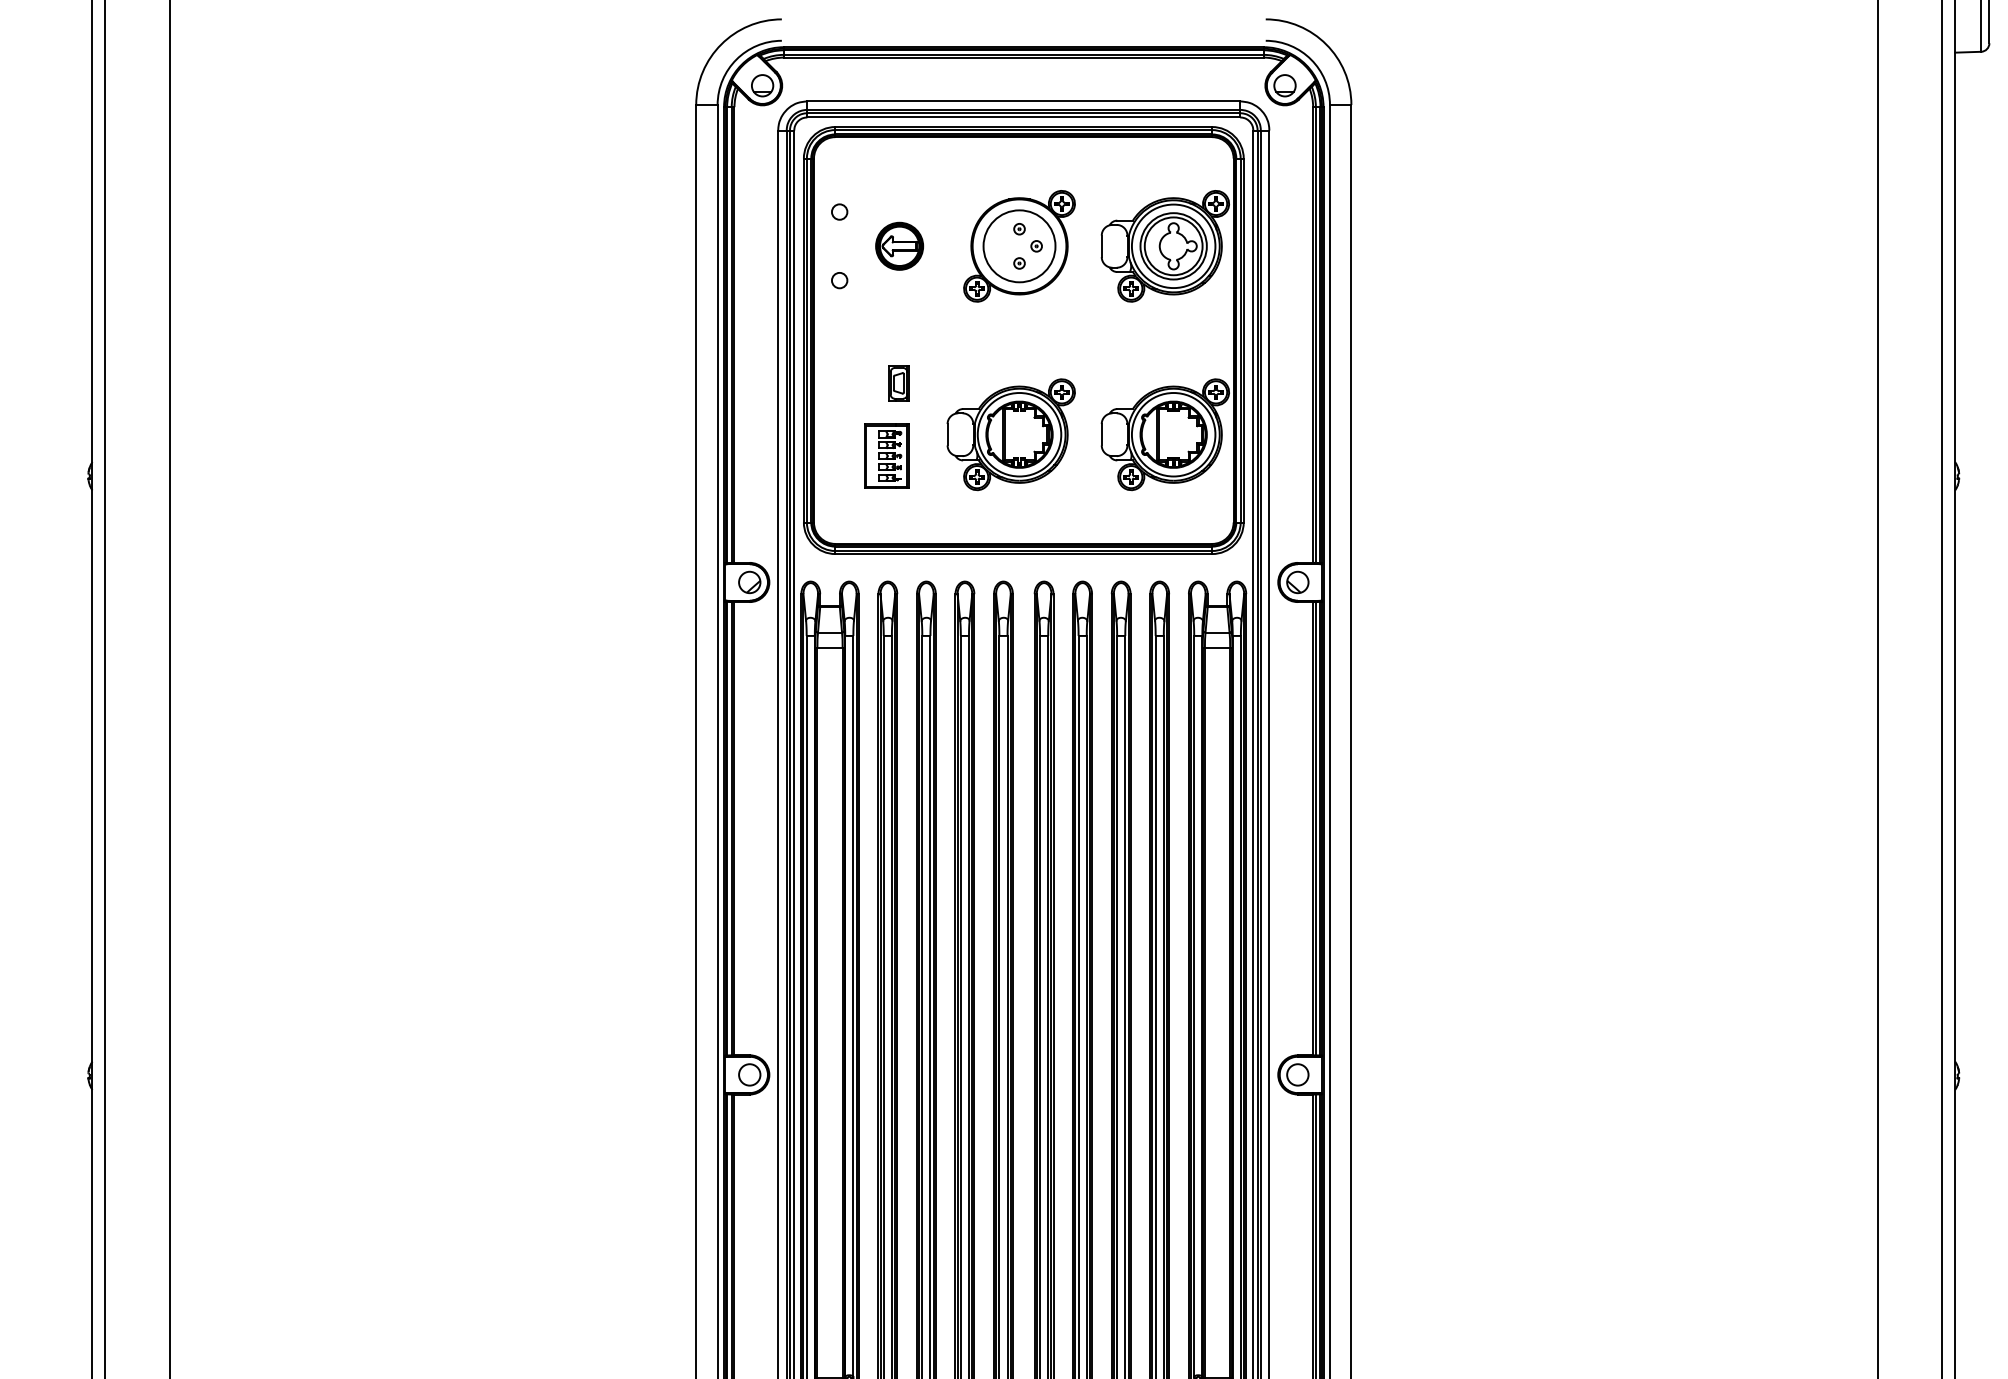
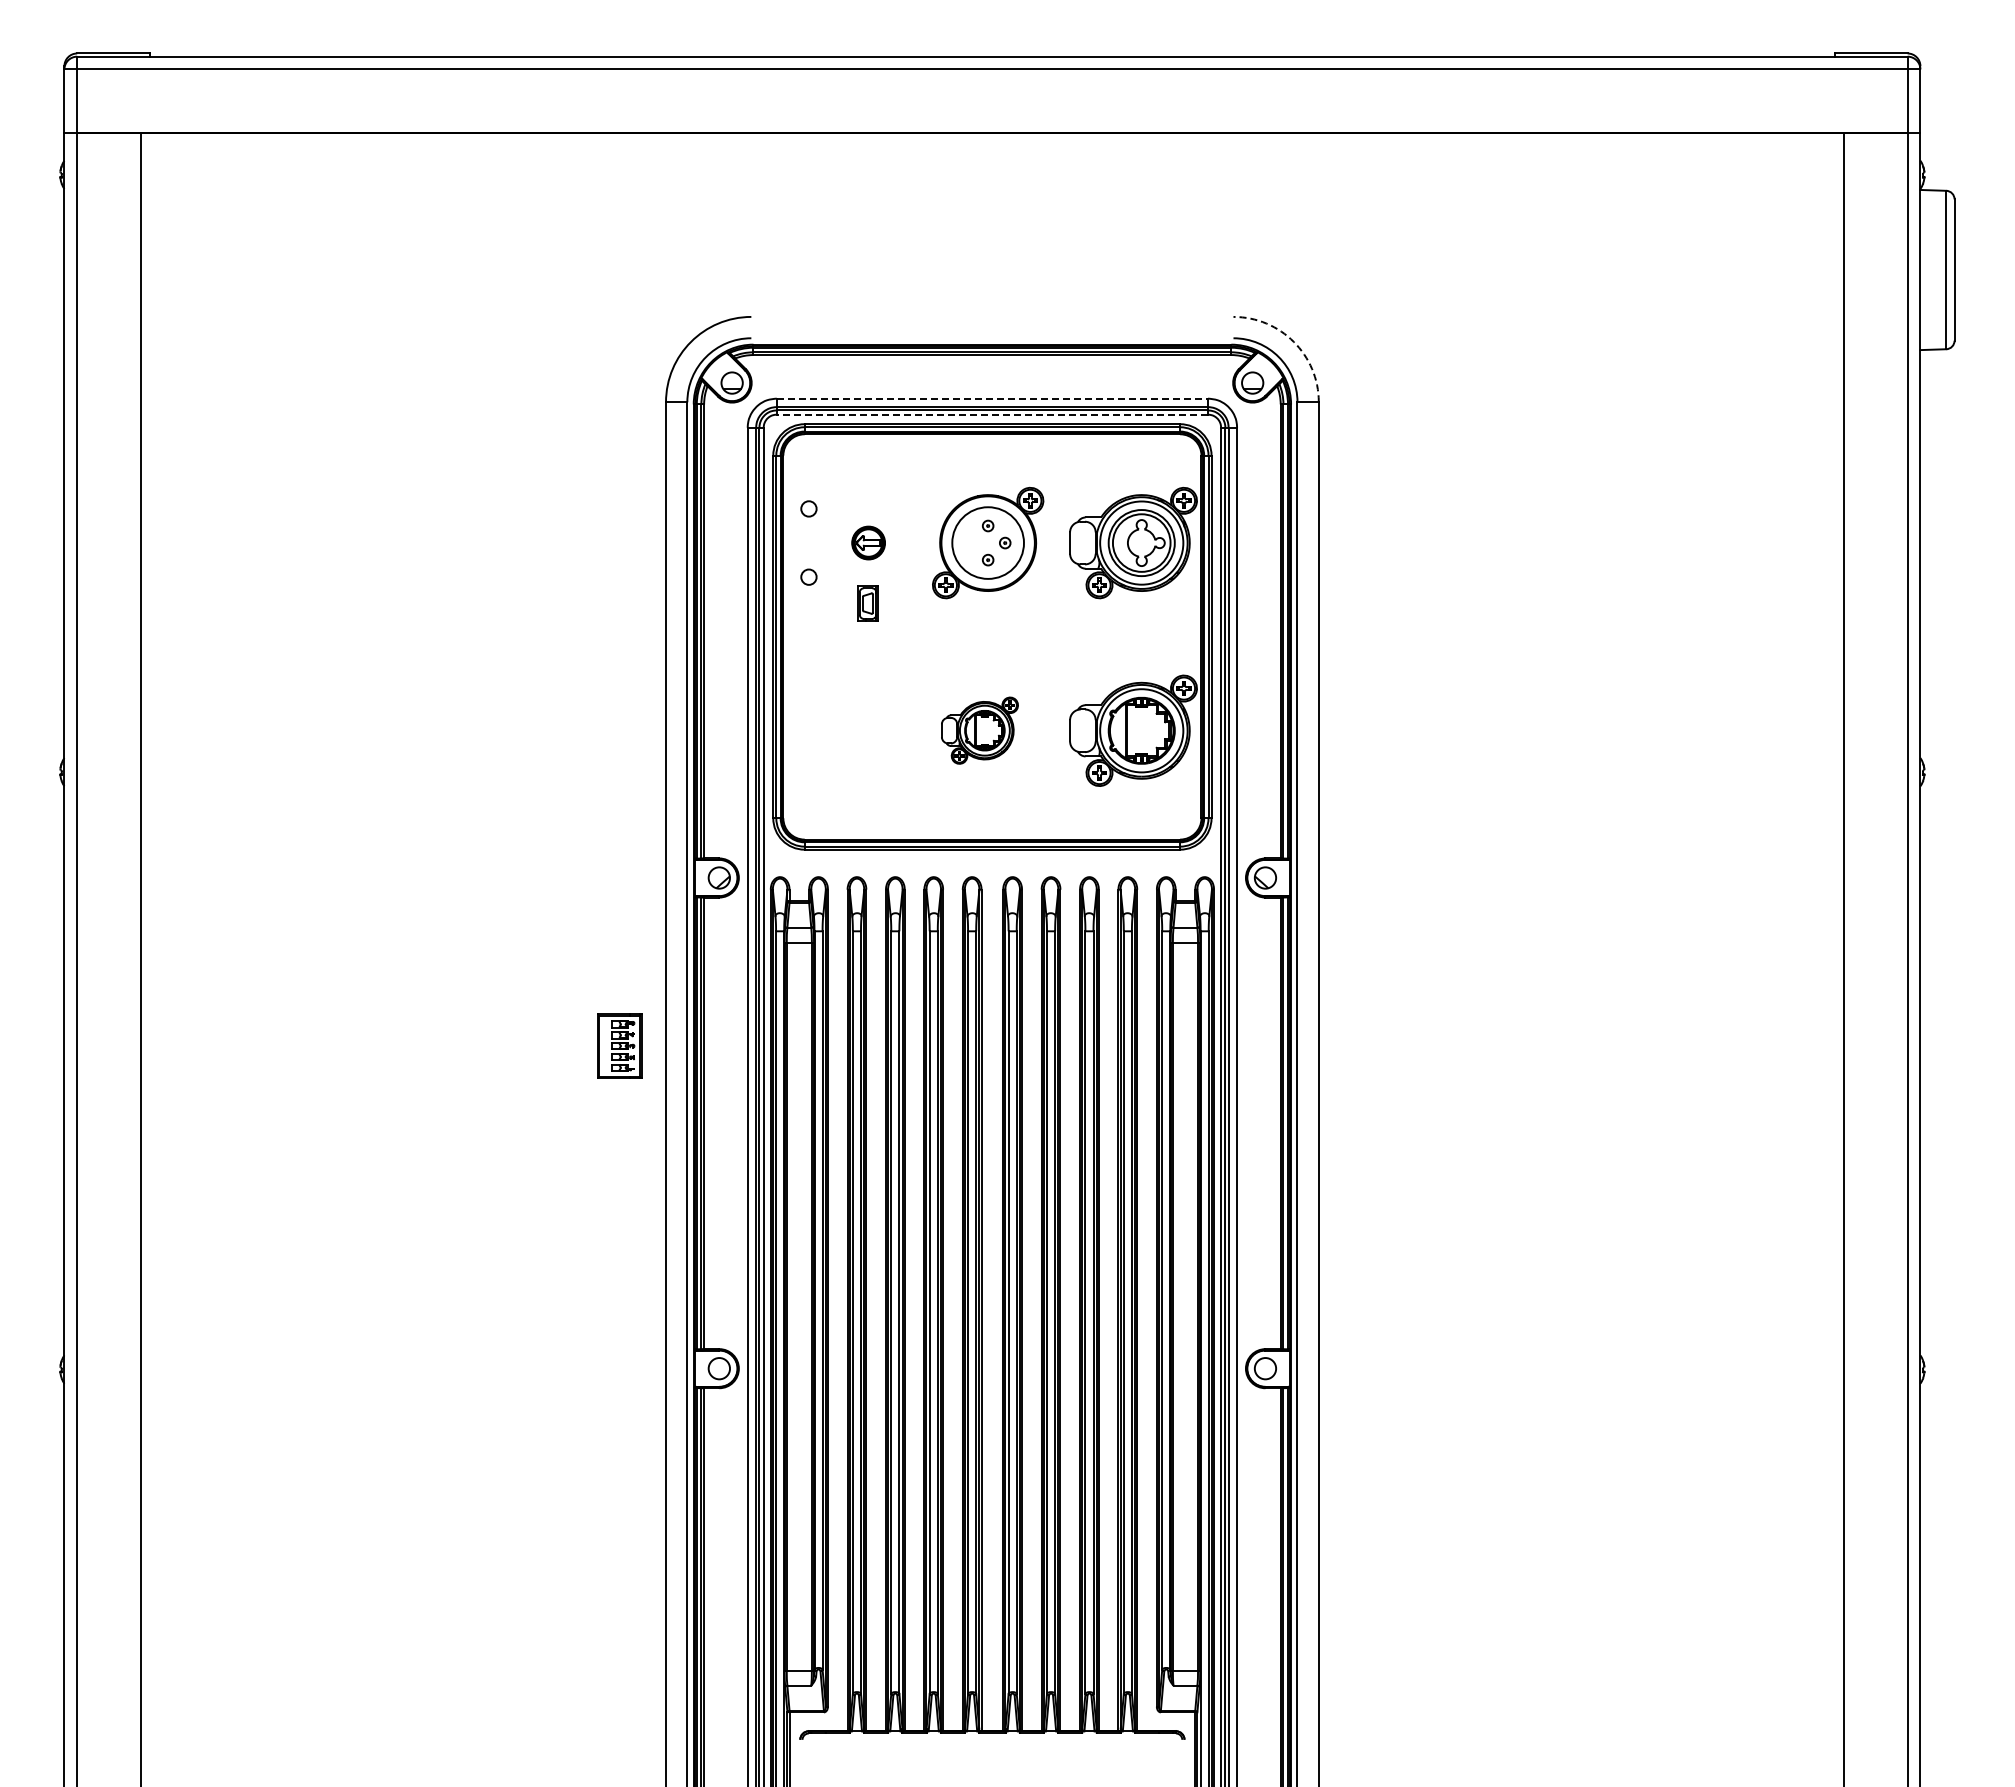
arc: (1325, 44) -> (1293, 341), solid -> dashed
line: (1023, 101) -> (992, 398), solid -> dashed
line: (1023, 117) -> (992, 414), solid -> dashed
part: (899, 245) -> (868, 542), size x0.7
part: (898, 383) -> (867, 603), moved
part: (1010, 434) -> (979, 730), size x0.6
part: (886, 455) -> (619, 1045), moved

